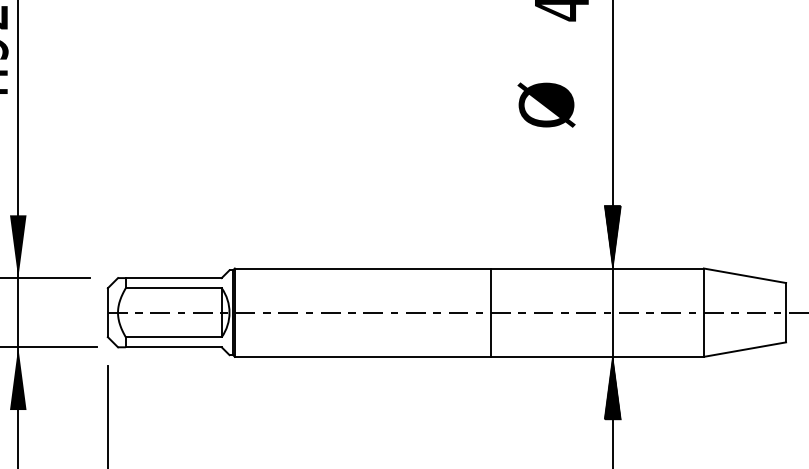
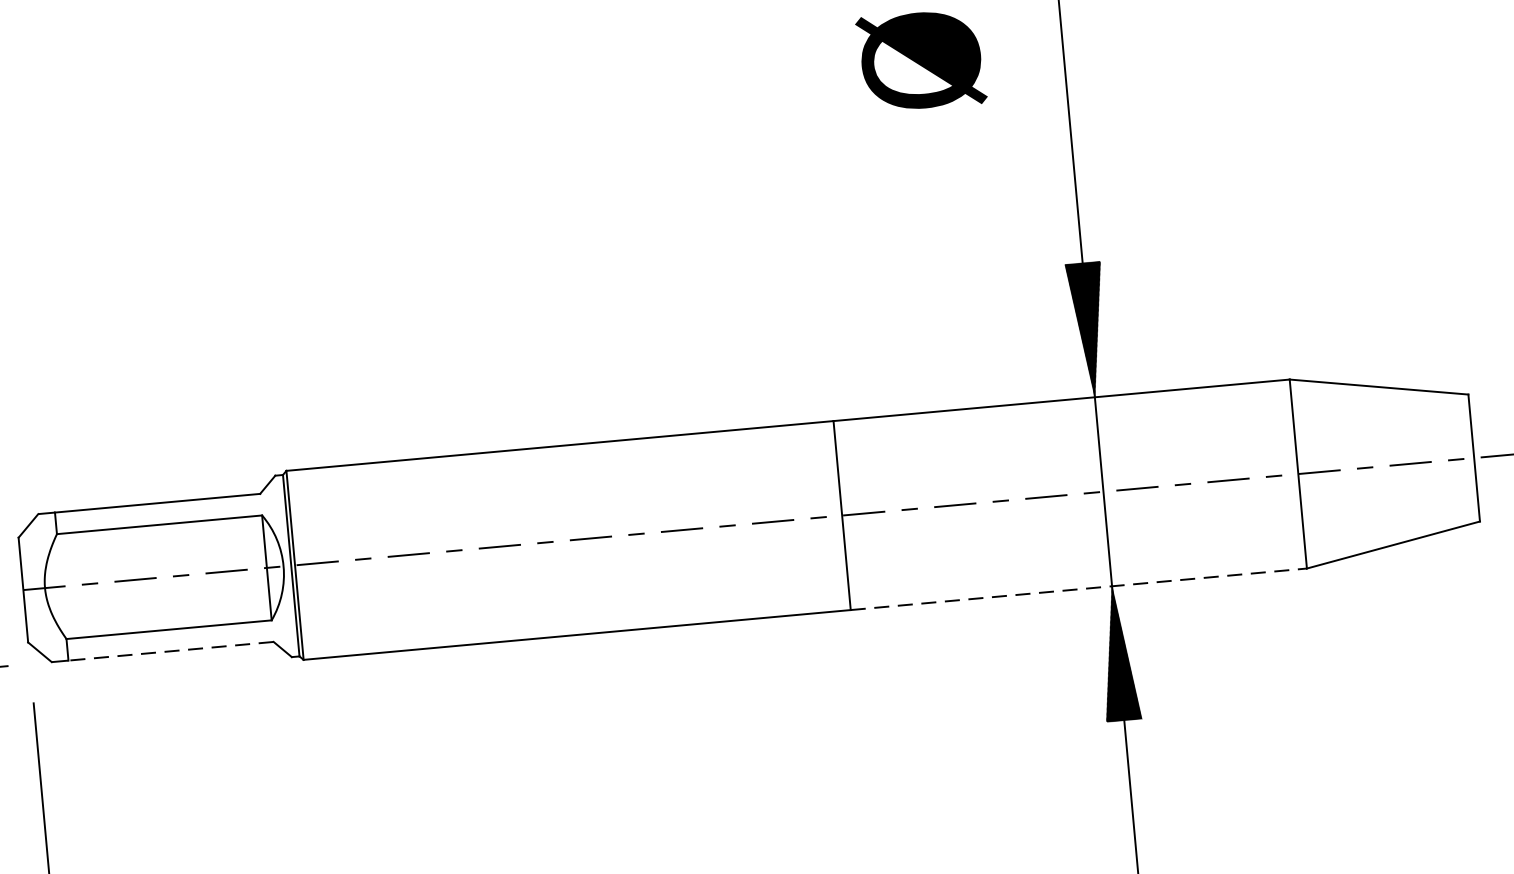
line: (173, 347) -> (170, 651), solid -> dashed
line: (597, 356) -> (1079, 588), solid -> dashed

